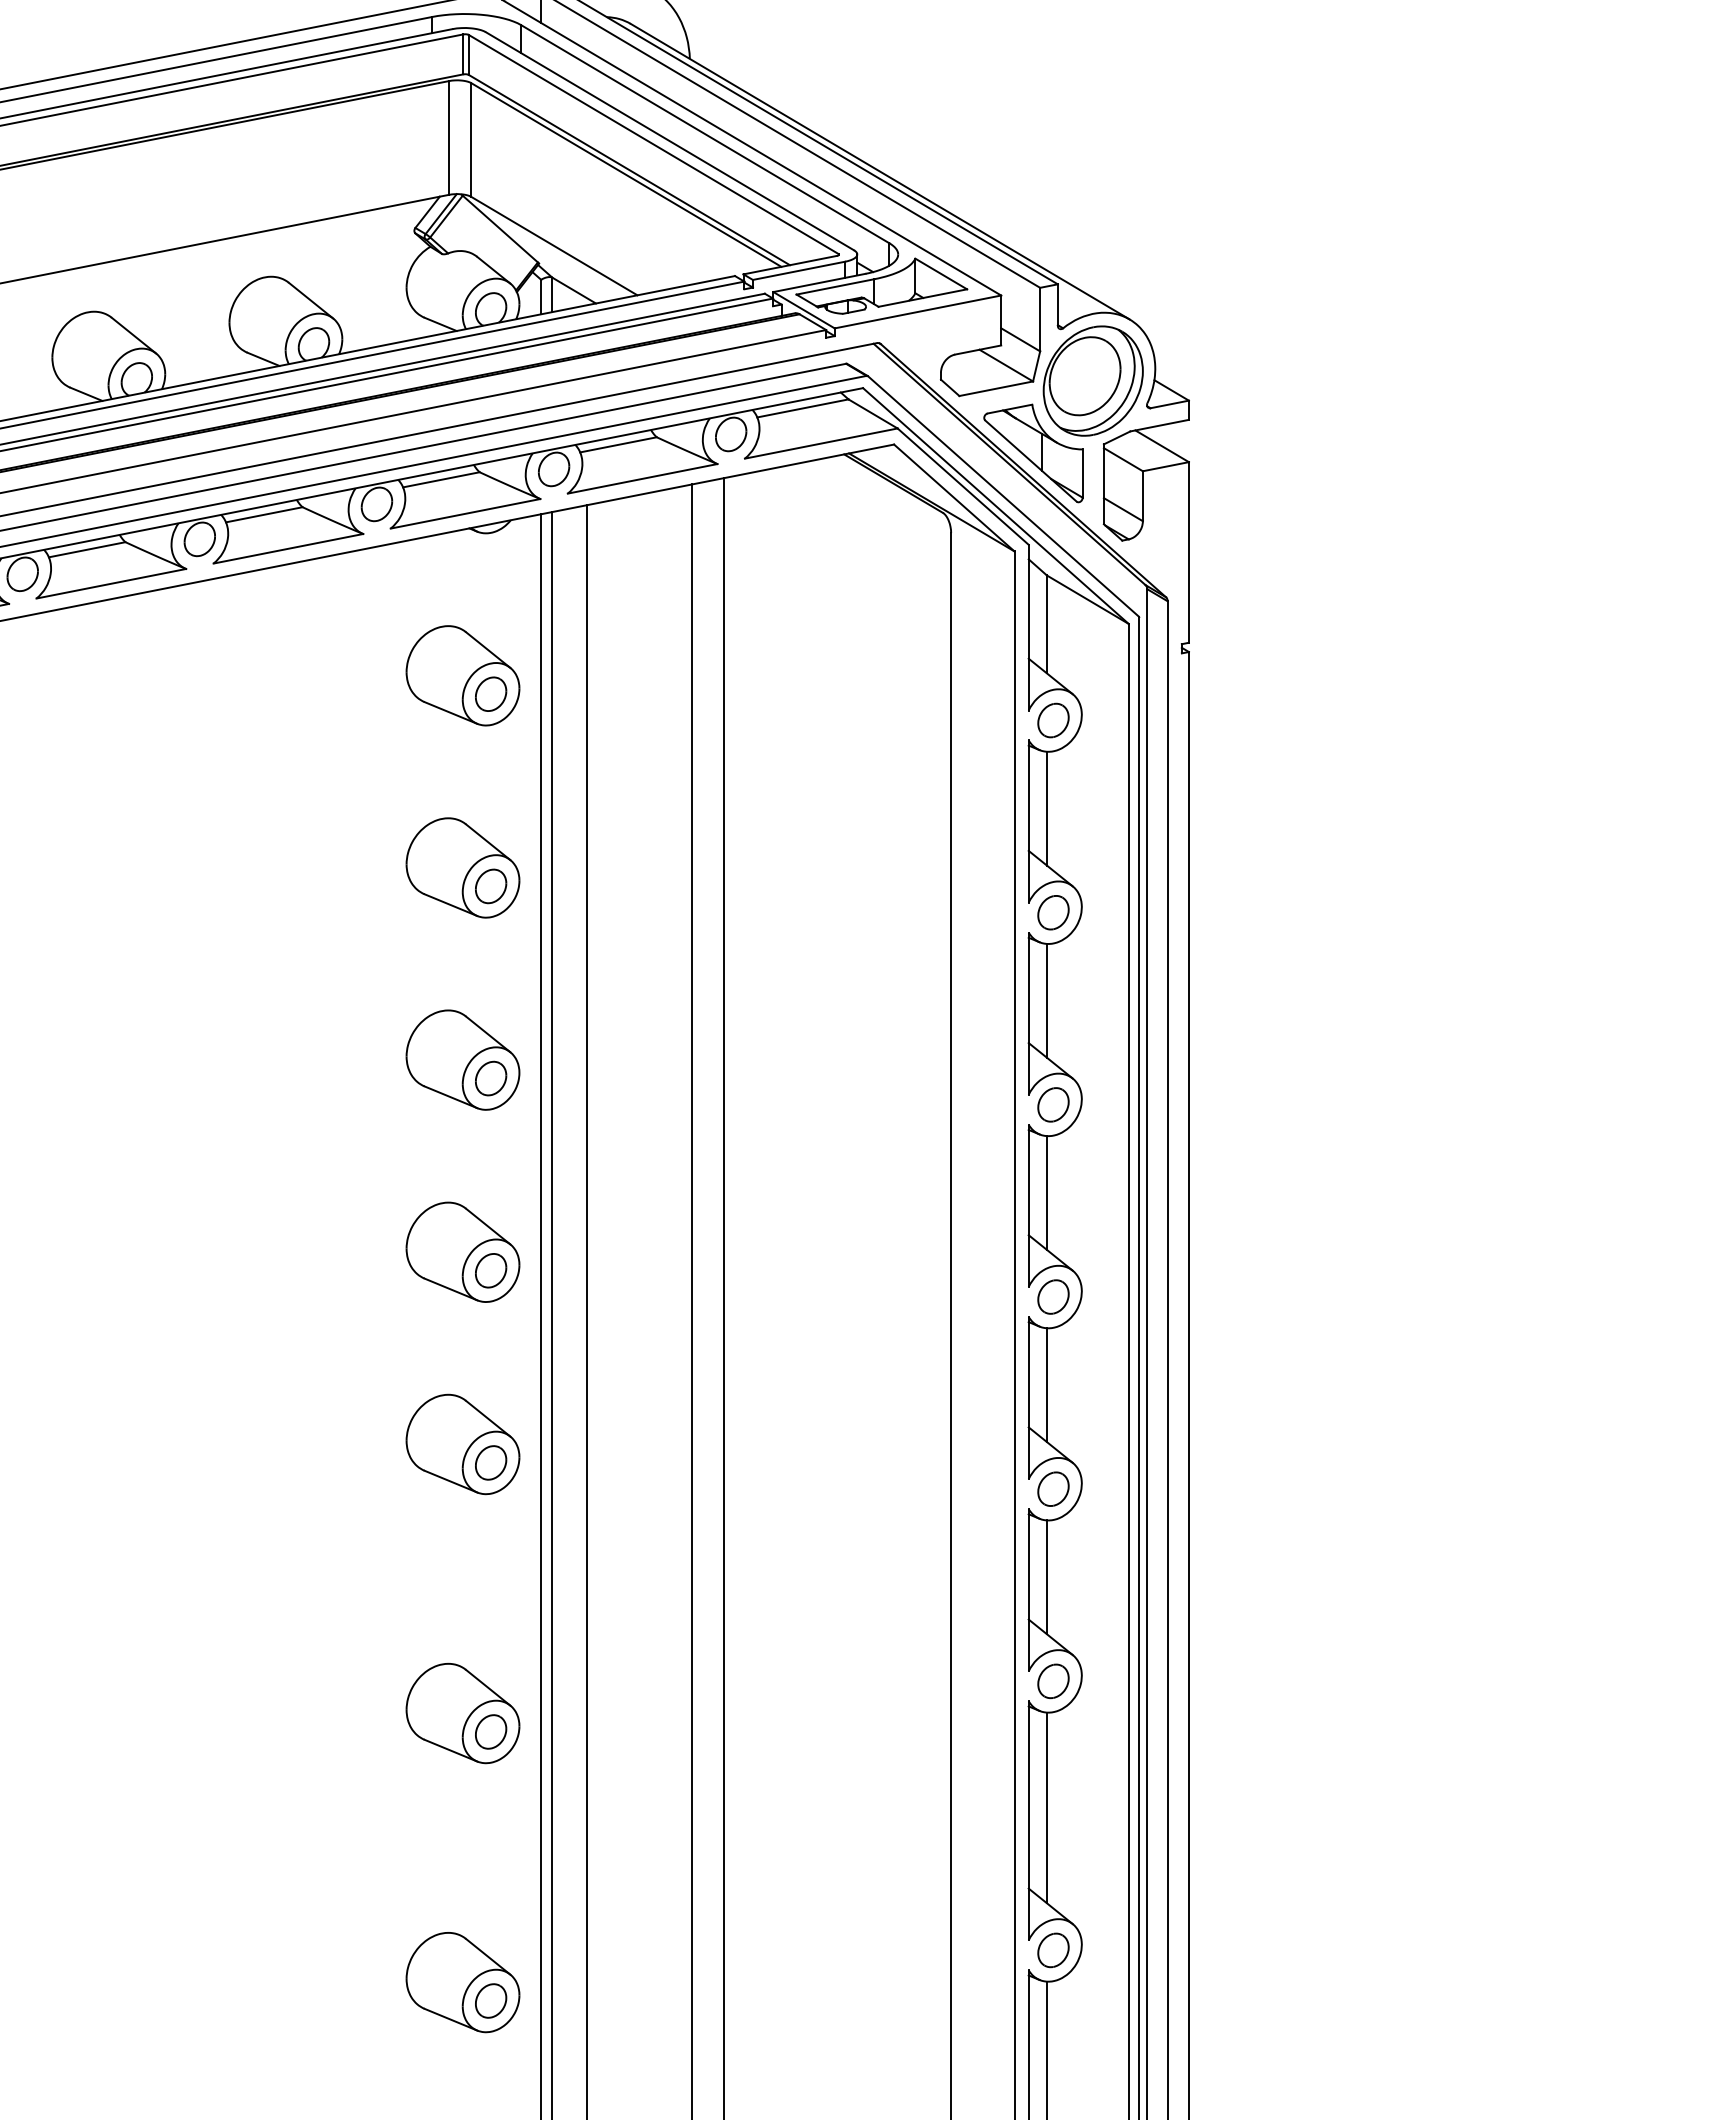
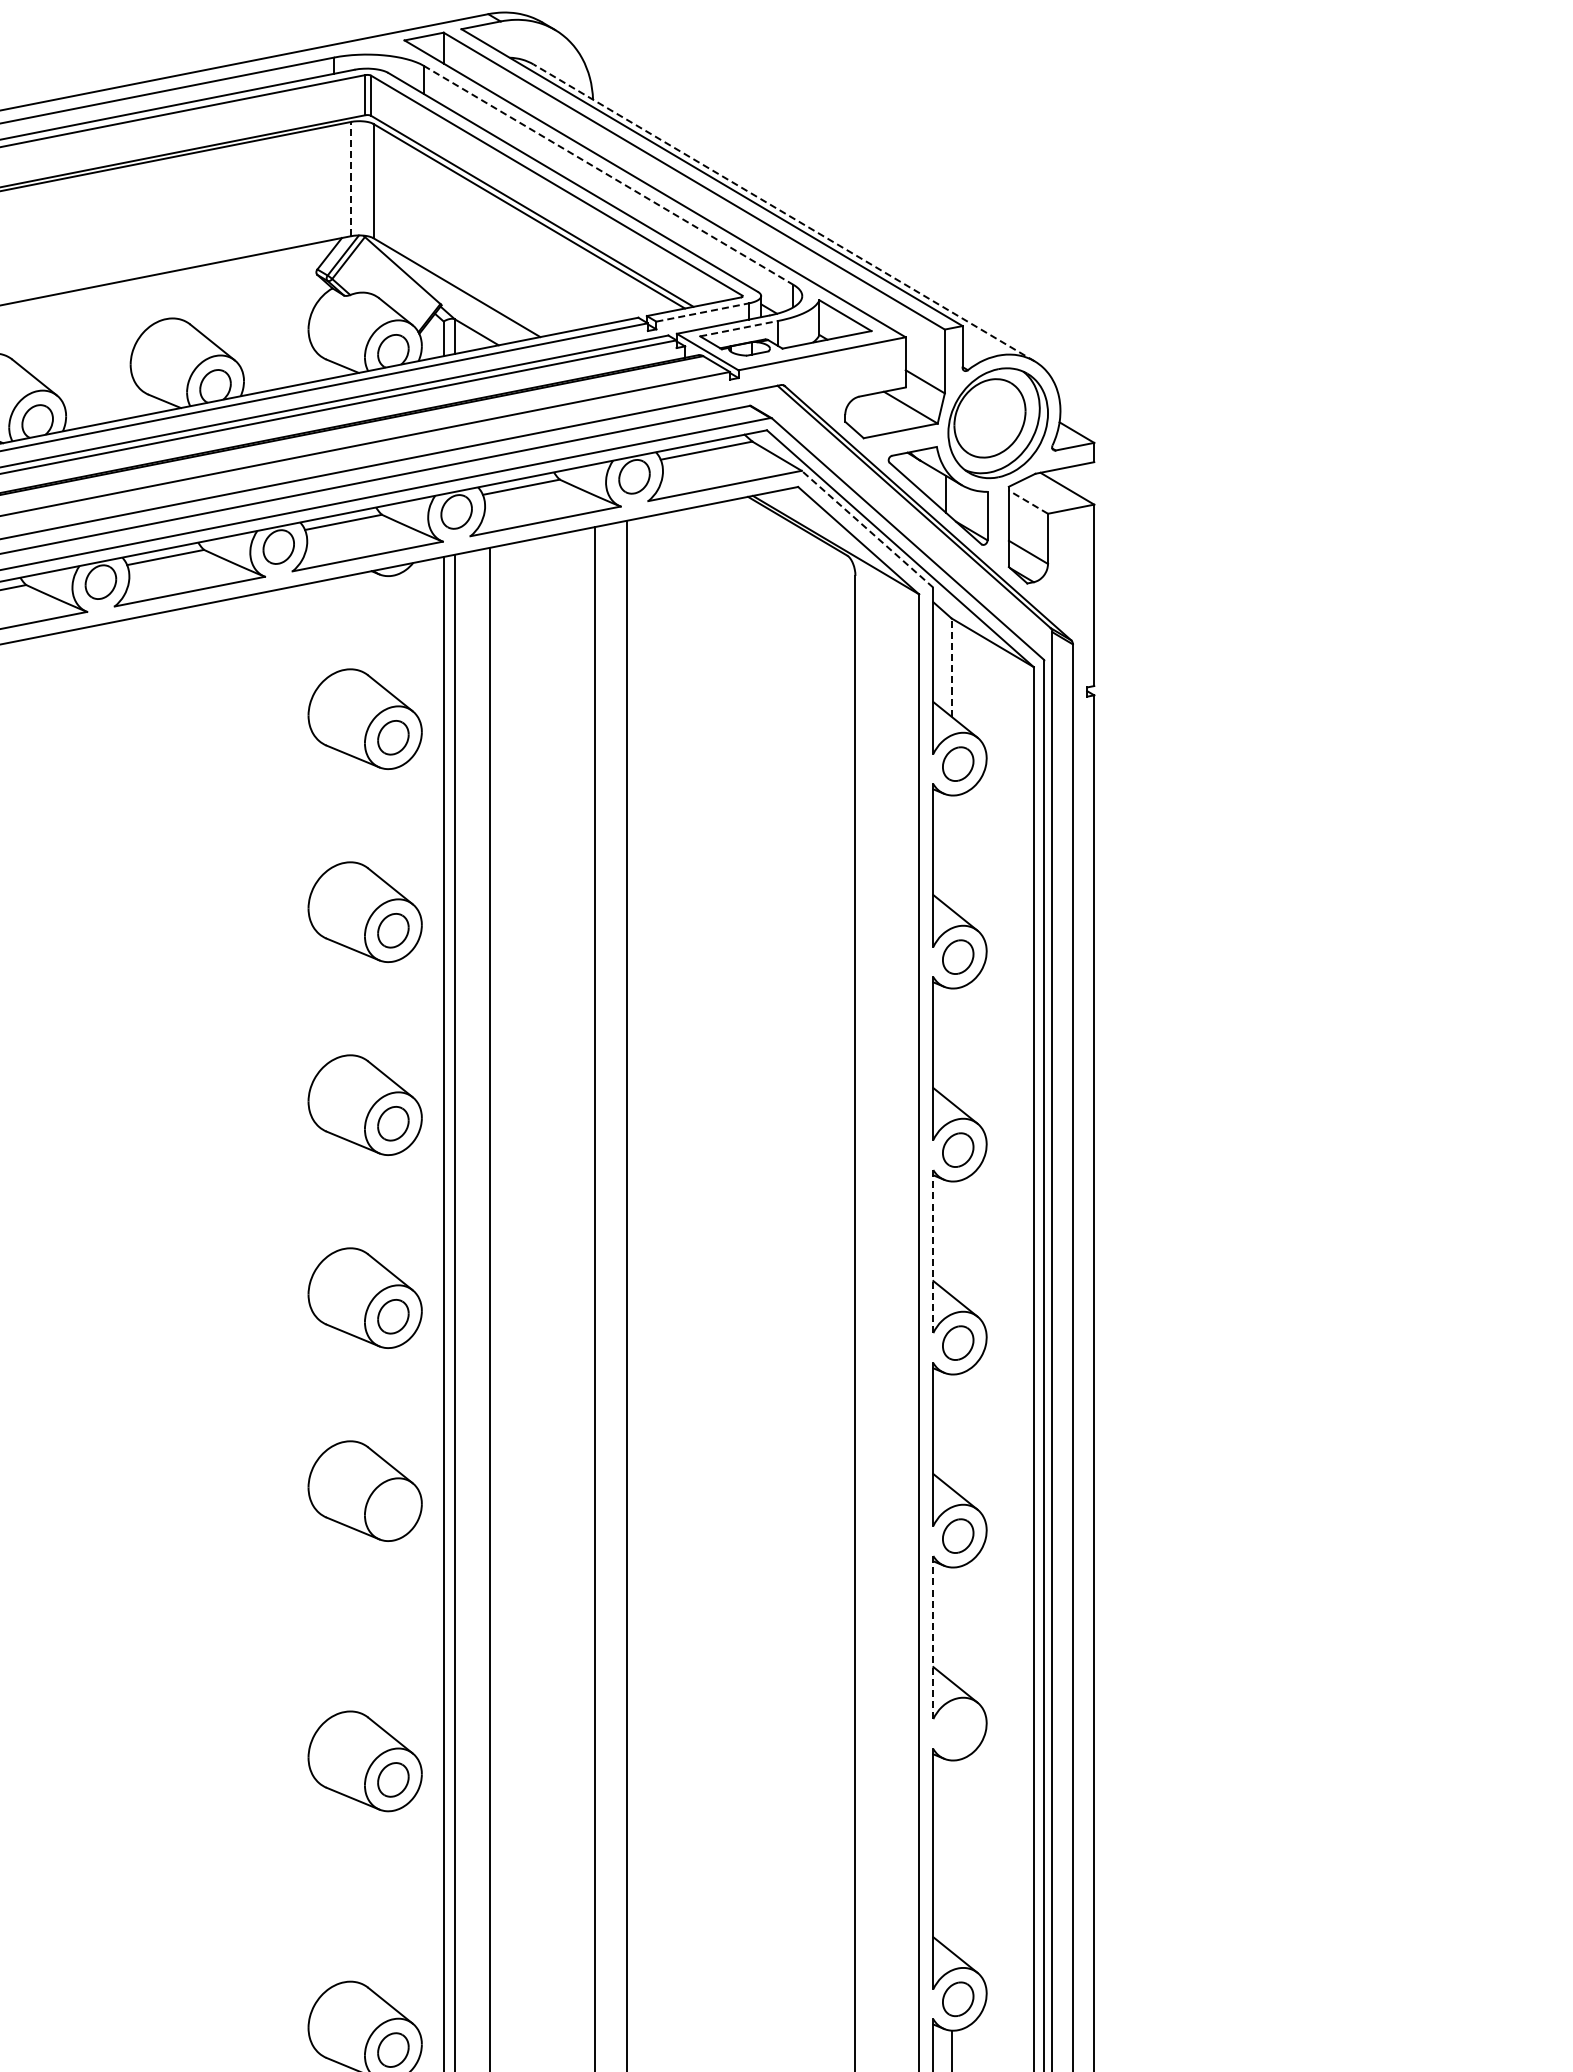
line: (705, 134) -> (608, 175), solid -> dashed
line: (448, 137) -> (350, 178), solid -> dashed
line: (880, 171) -> (784, 212), solid -> dashed
line: (798, 270) -> (702, 312), solid -> dashed
line: (835, 286) -> (739, 328), solid -> dashed
line: (1123, 459) -> (1028, 501), solid -> dashed
line: (963, 486) -> (867, 529), solid -> dashed
line: (1046, 624) -> (951, 667), solid -> dashed
line: (1046, 808) -> (951, 852), removed
line: (1046, 1000) -> (951, 1045), removed
line: (1046, 1192) -> (951, 1238), removed
line: (1028, 1205) -> (933, 1251), solid -> dashed
line: (1046, 1385) -> (951, 1431), removed
part: (491, 1462) -> (393, 1509), removed
line: (1046, 1577) -> (951, 1624), removed
line: (1028, 1589) -> (933, 1636), solid -> dashed
part: (1053, 1681) -> (958, 1729), removed
line: (1046, 1807) -> (951, 1855), removed

